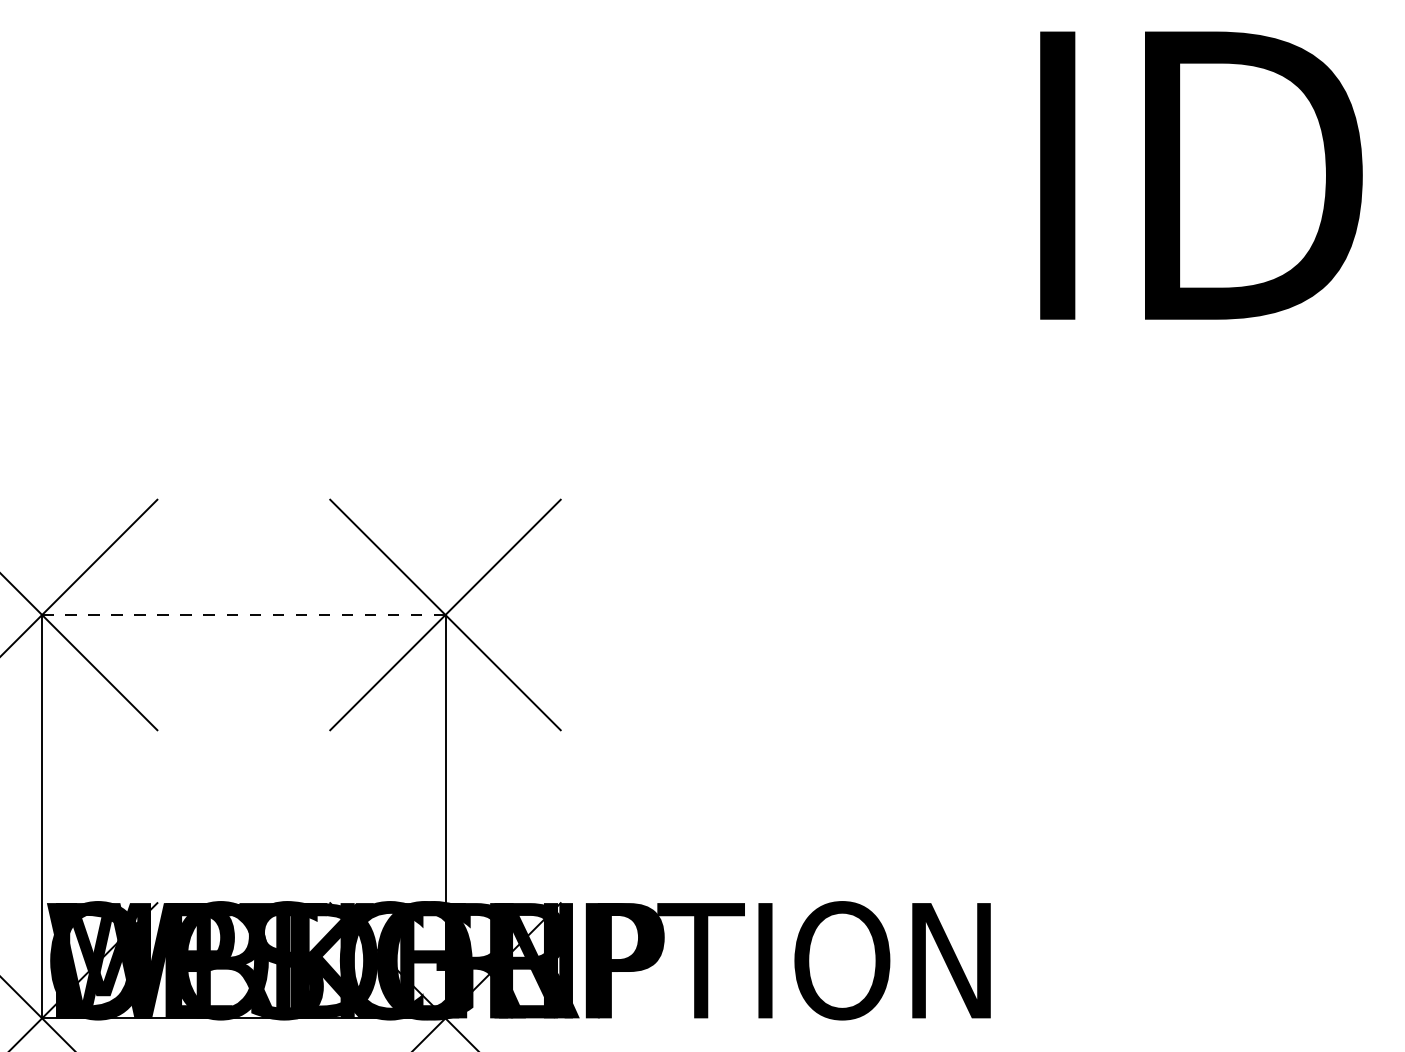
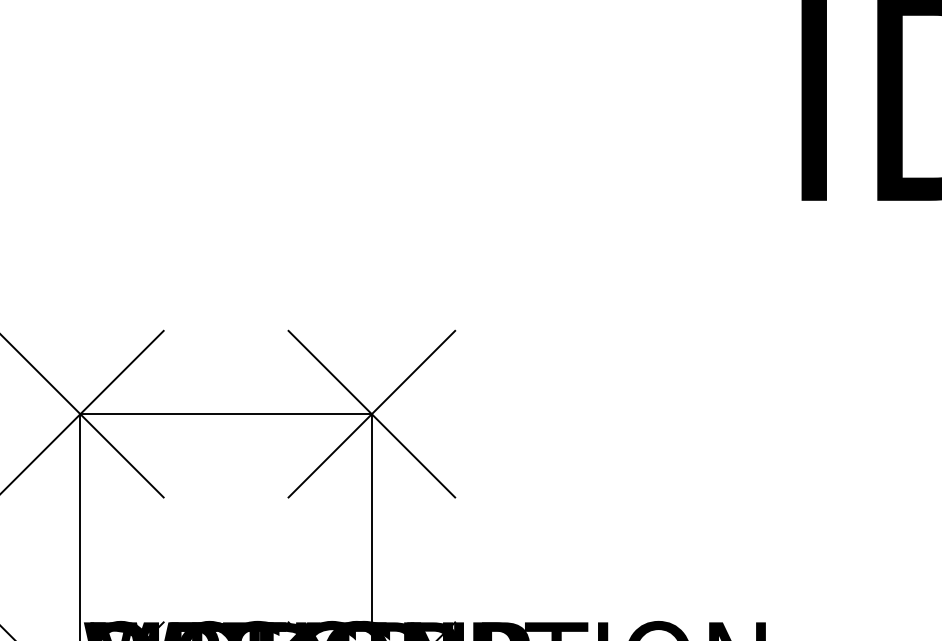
line: (243, 614) -> (225, 413), dashed -> solid

